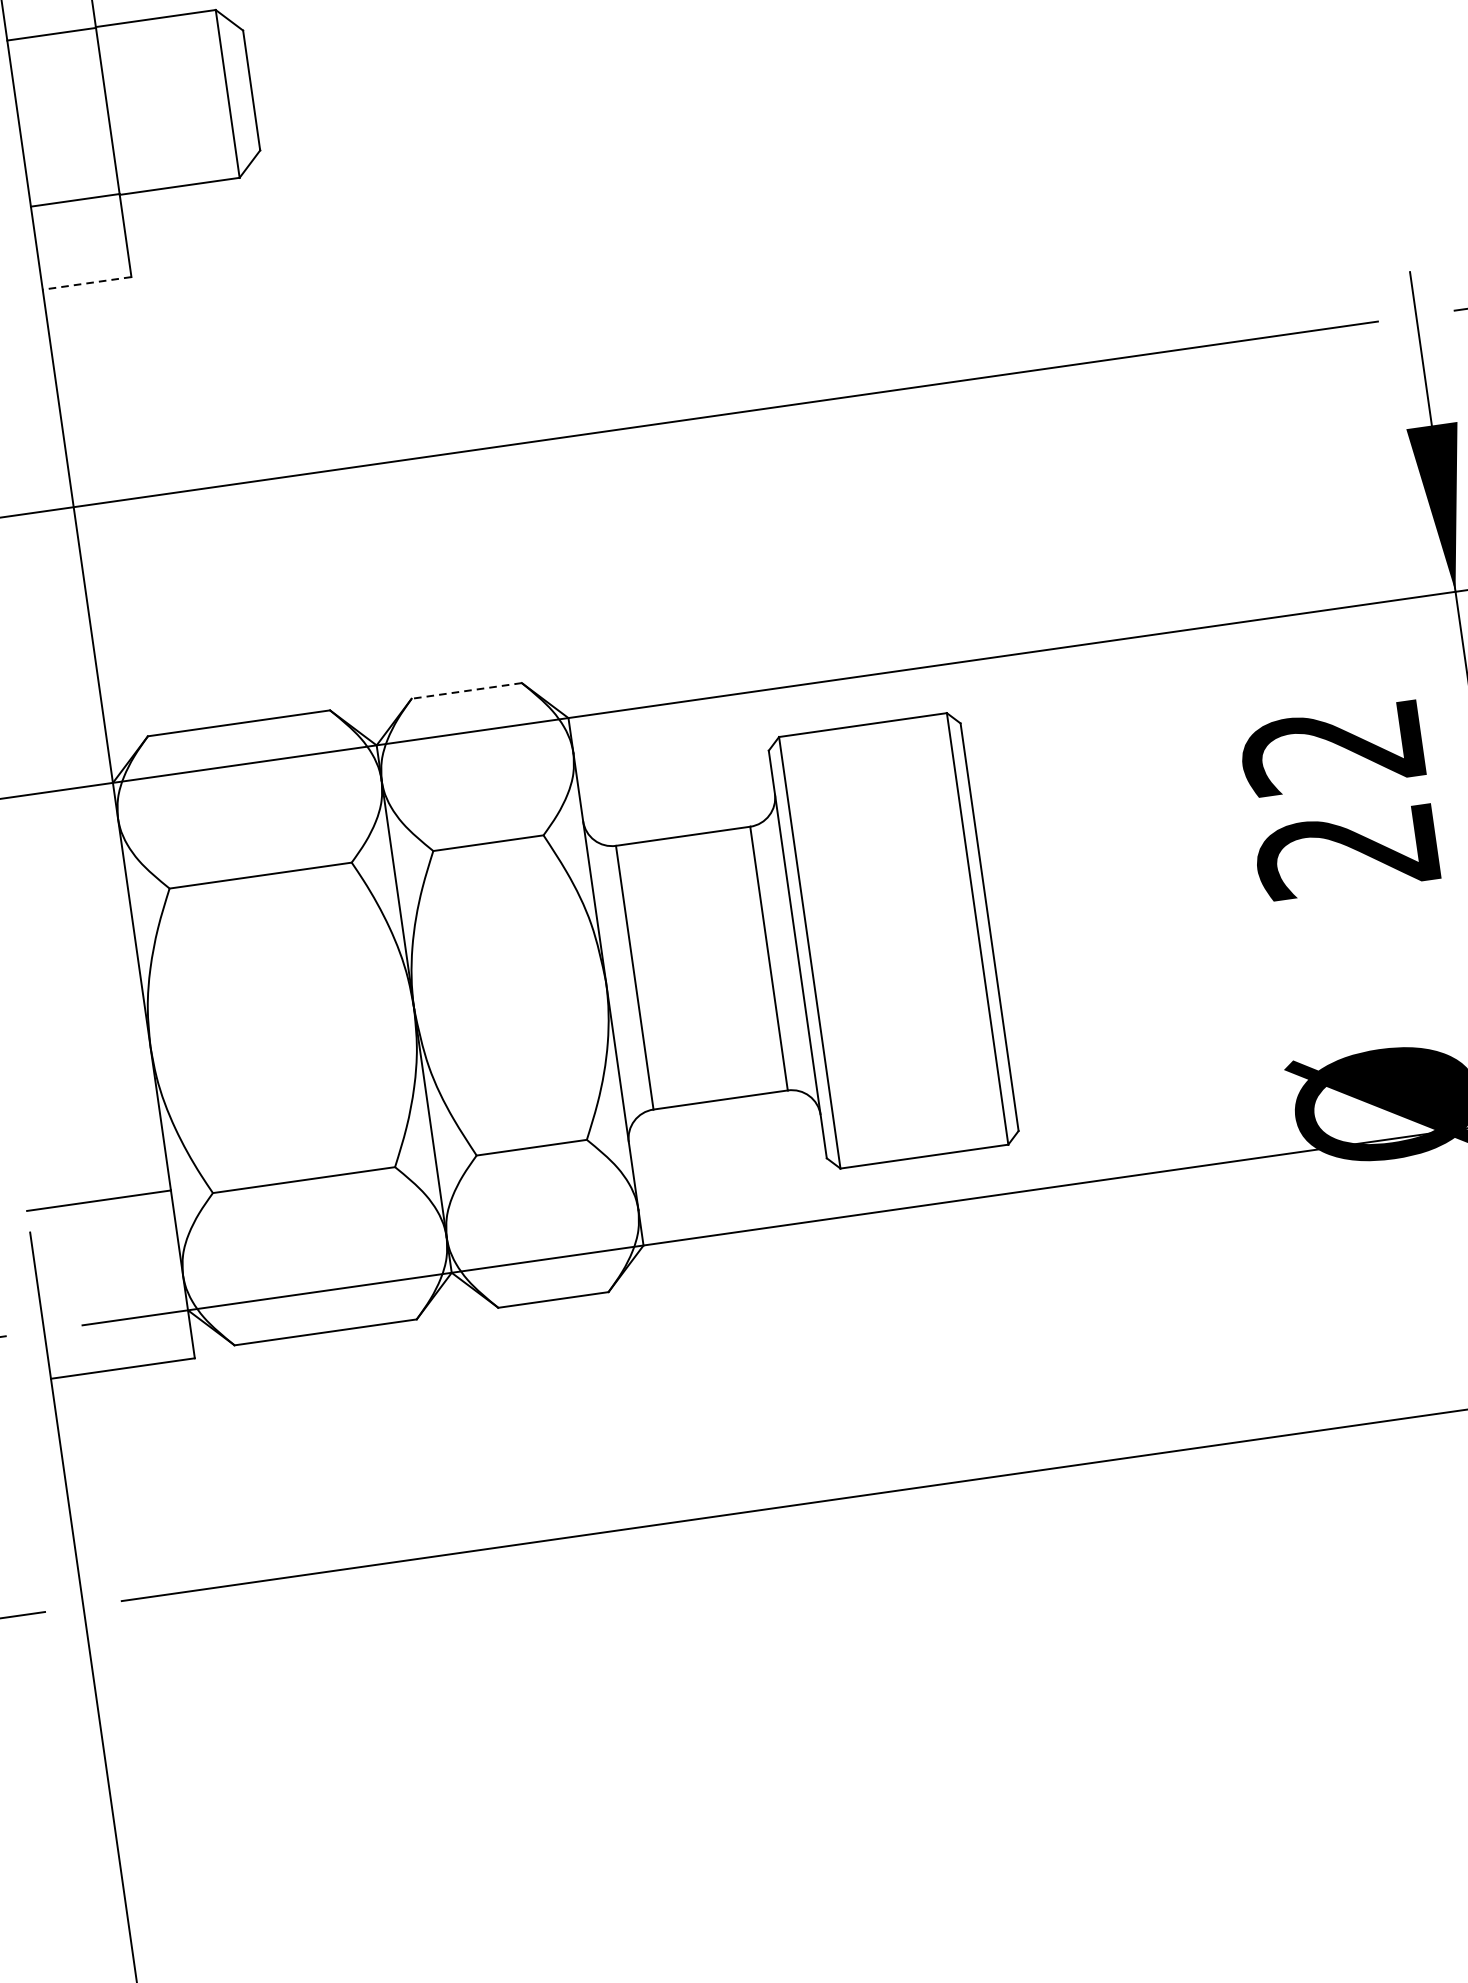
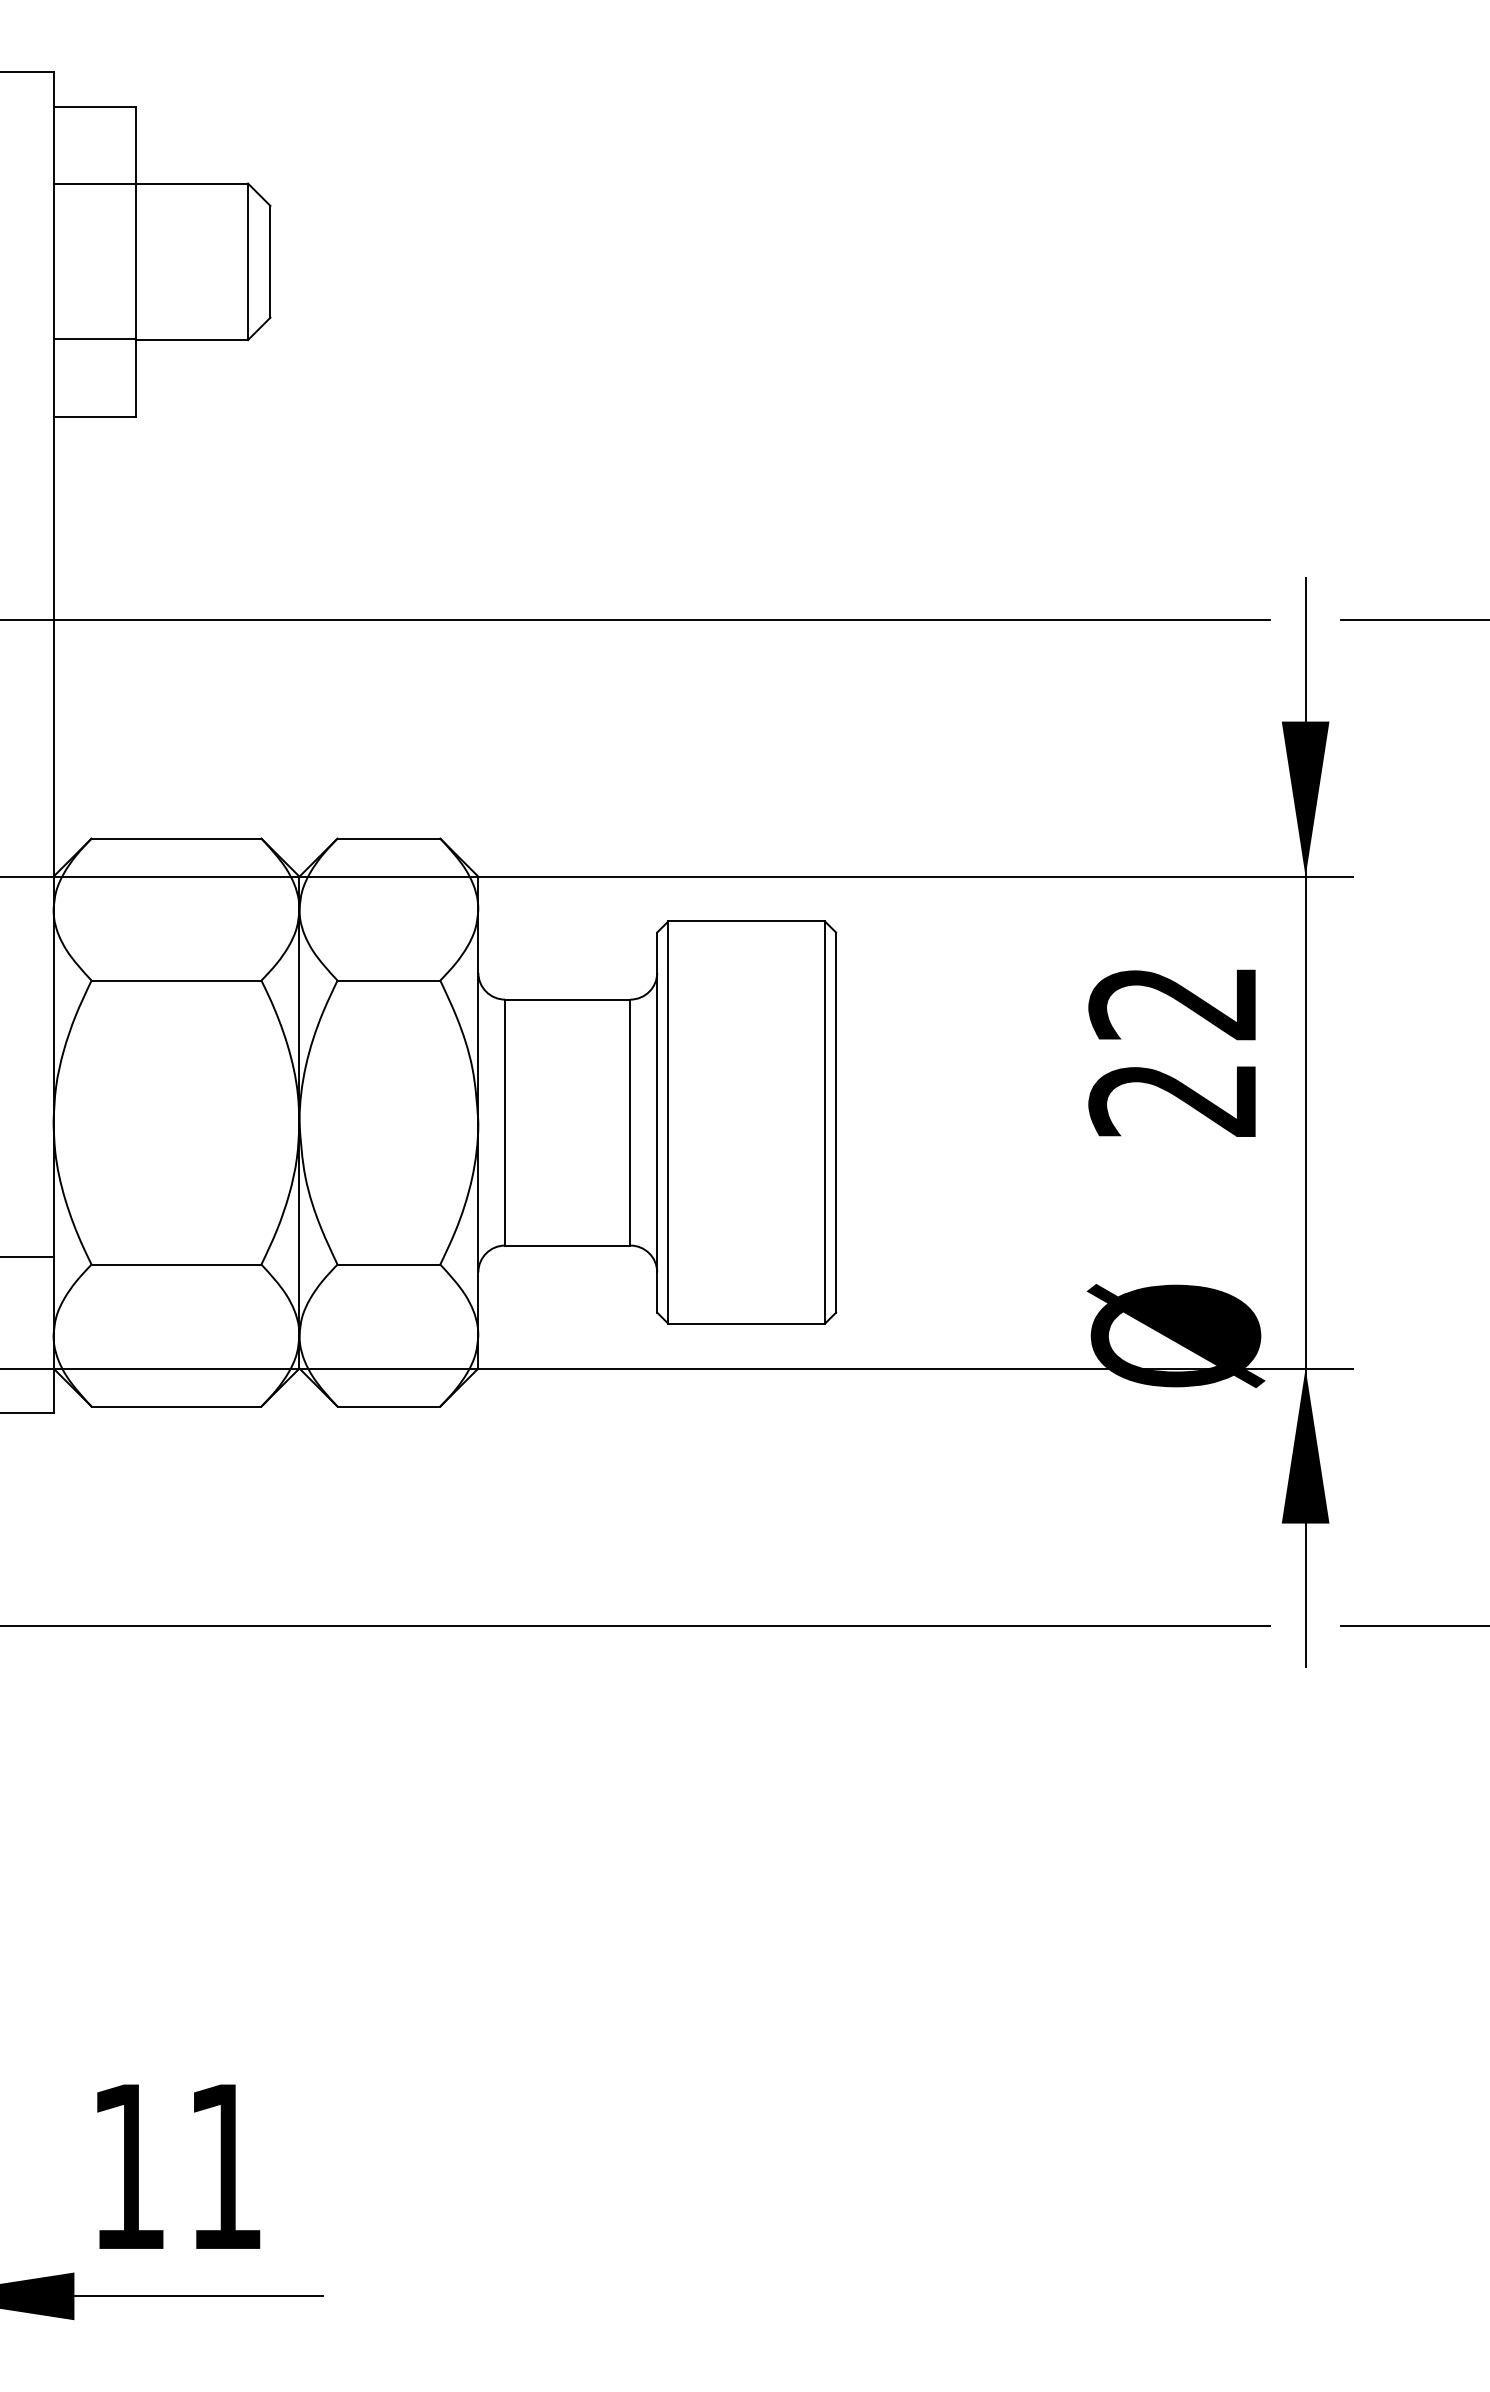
line: (86, 283) -> (94, 416), dashed -> solid
line: (466, 690) -> (388, 838), dashed -> solid

